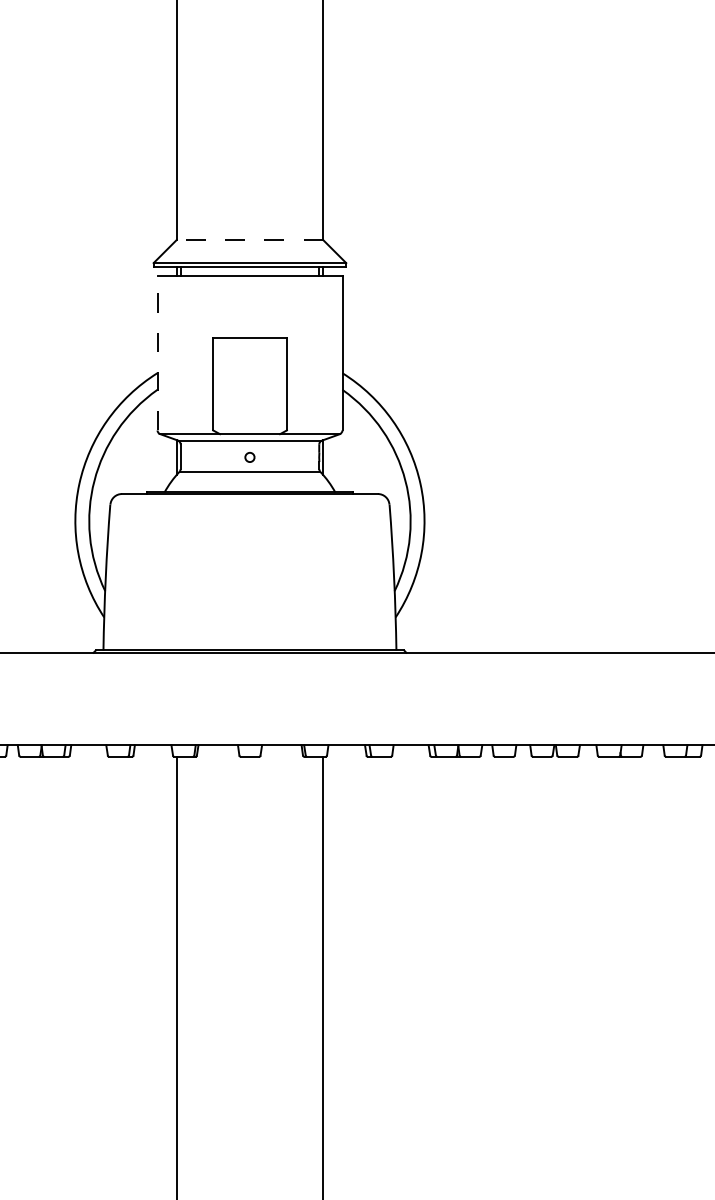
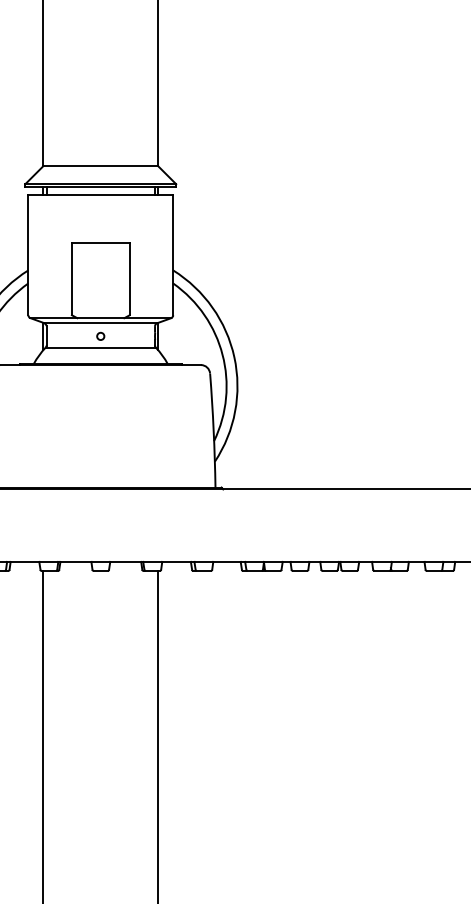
line: (249, 240) -> (100, 166), dashed -> solid
line: (157, 352) -> (28, 254), dashed -> solid

